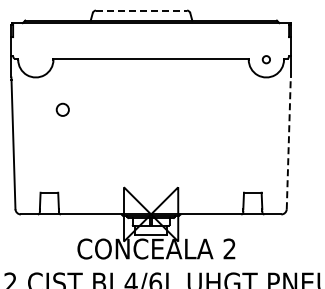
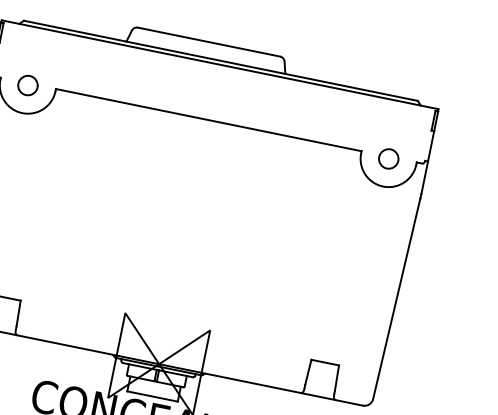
line: (142, 10) -> (210, 42), dashed -> solid
circle: (266, 59) -> (389, 158), size x1.67
circle: (62, 109) -> (27, 84), moved
line: (288, 143) -> (396, 296), dashed -> solid

